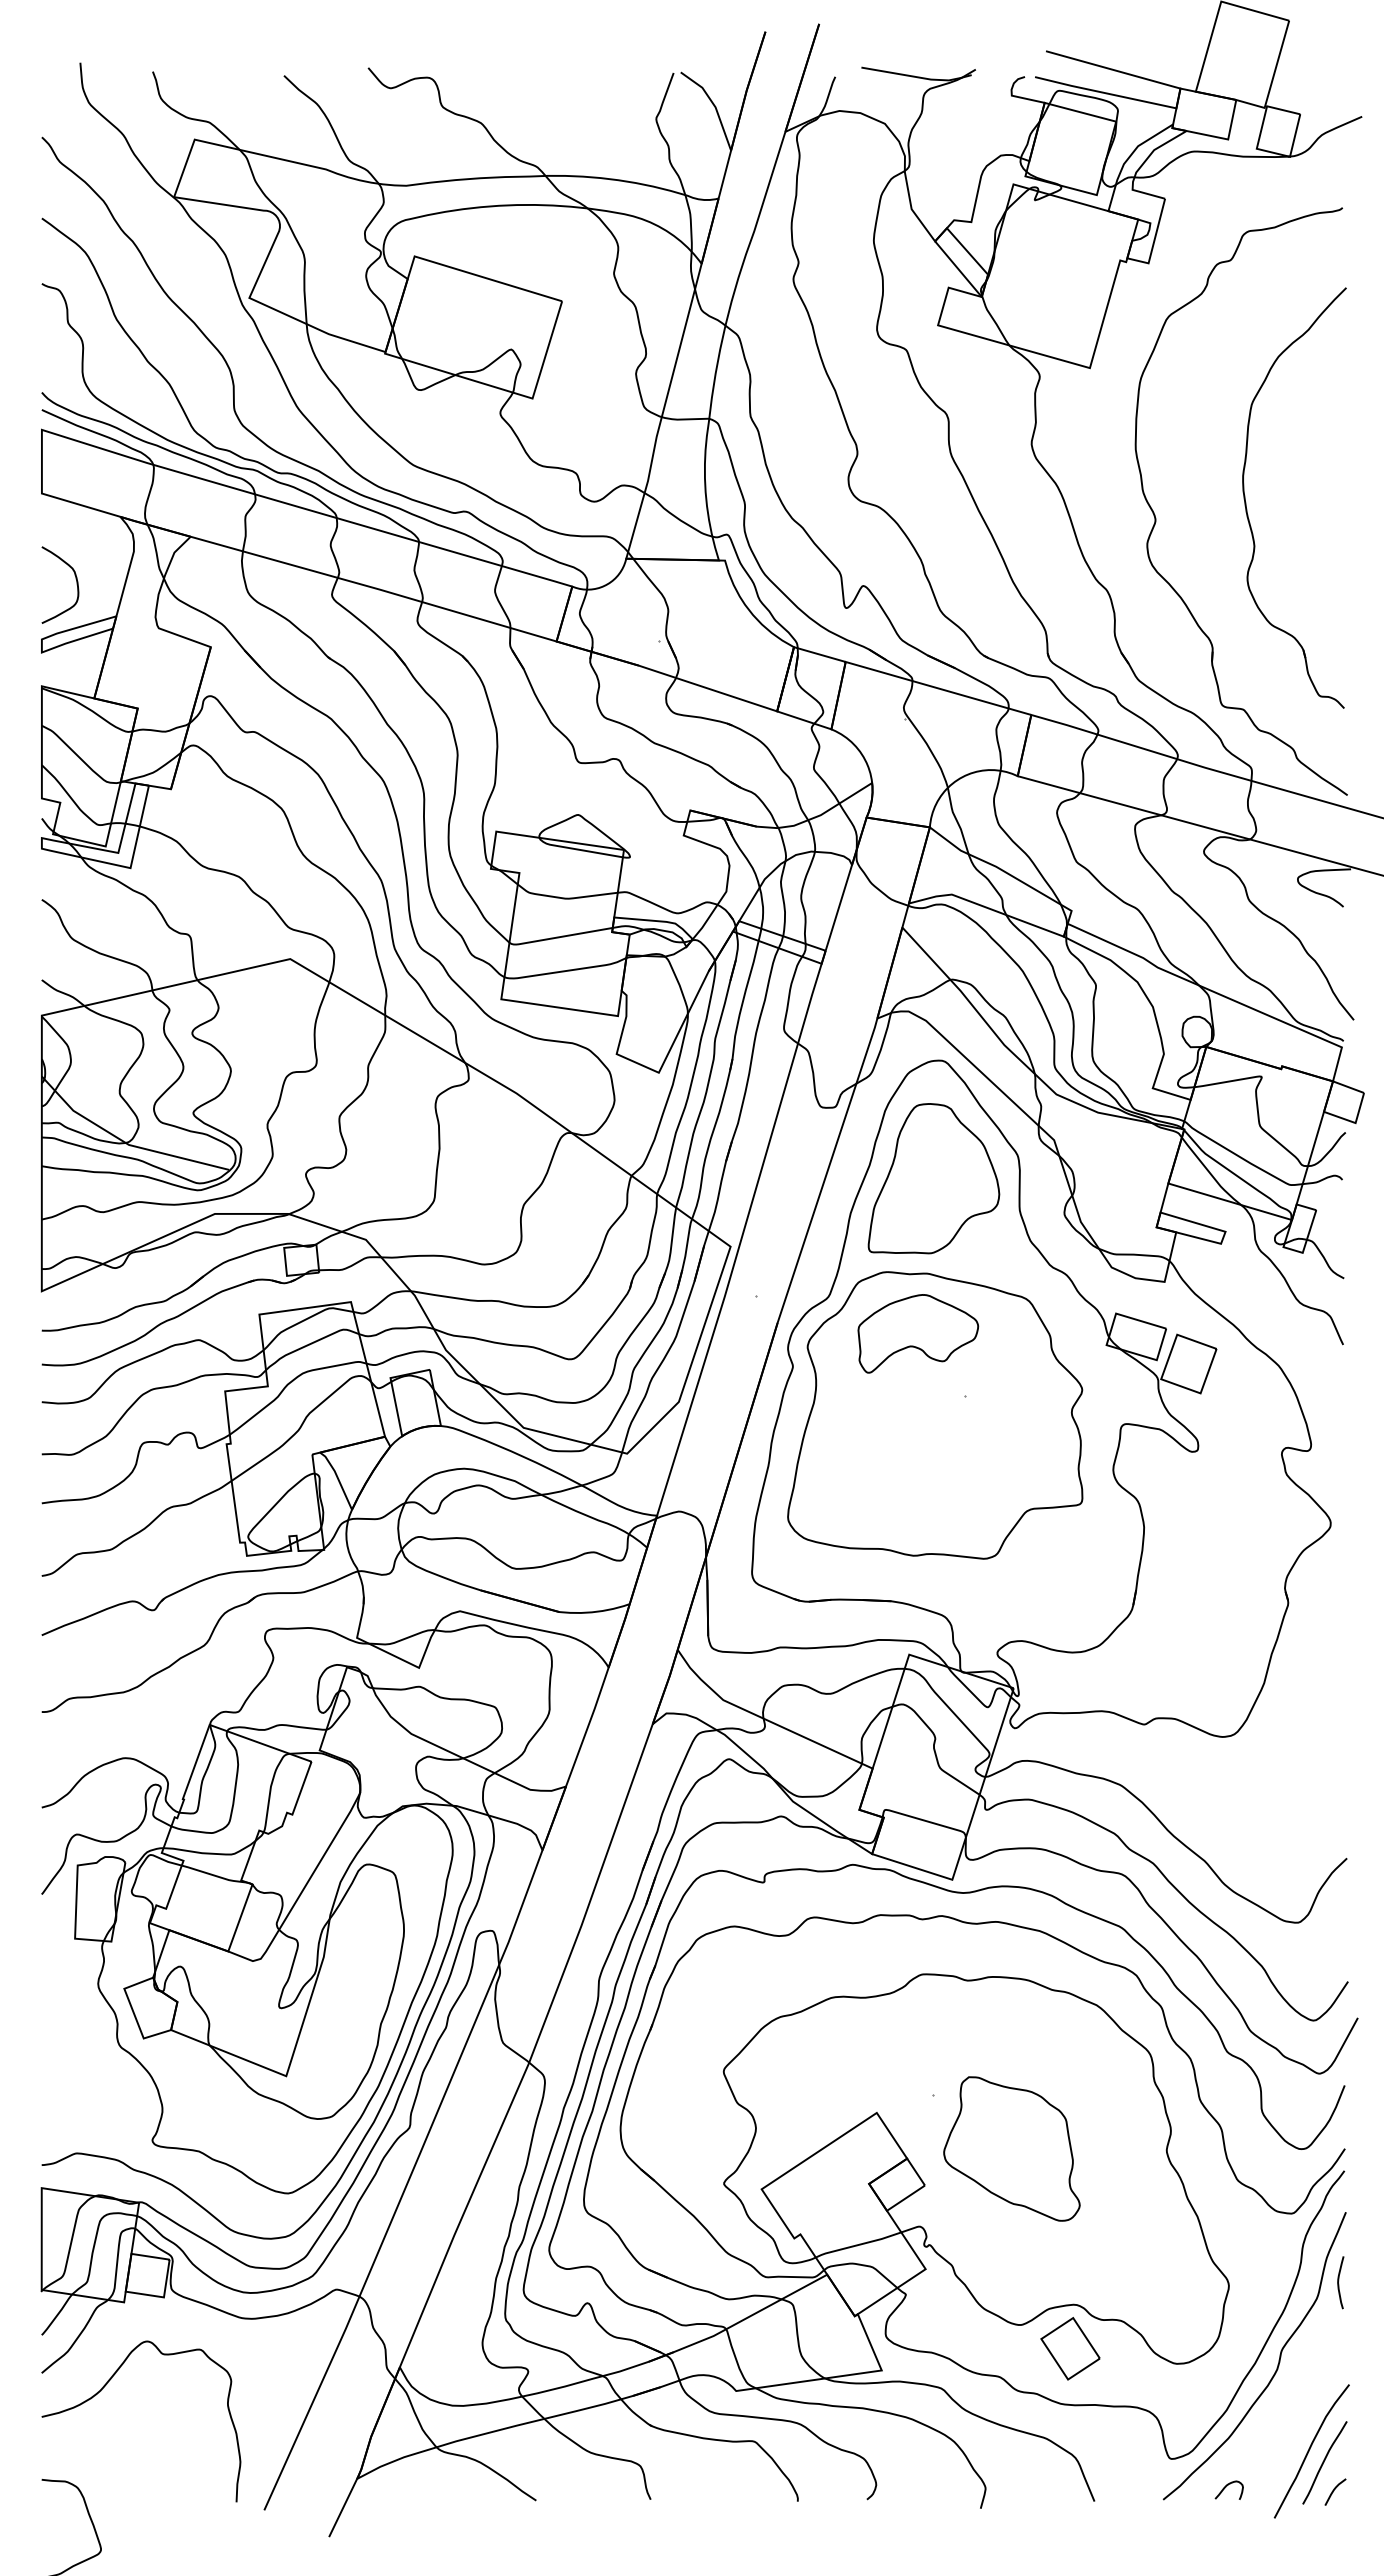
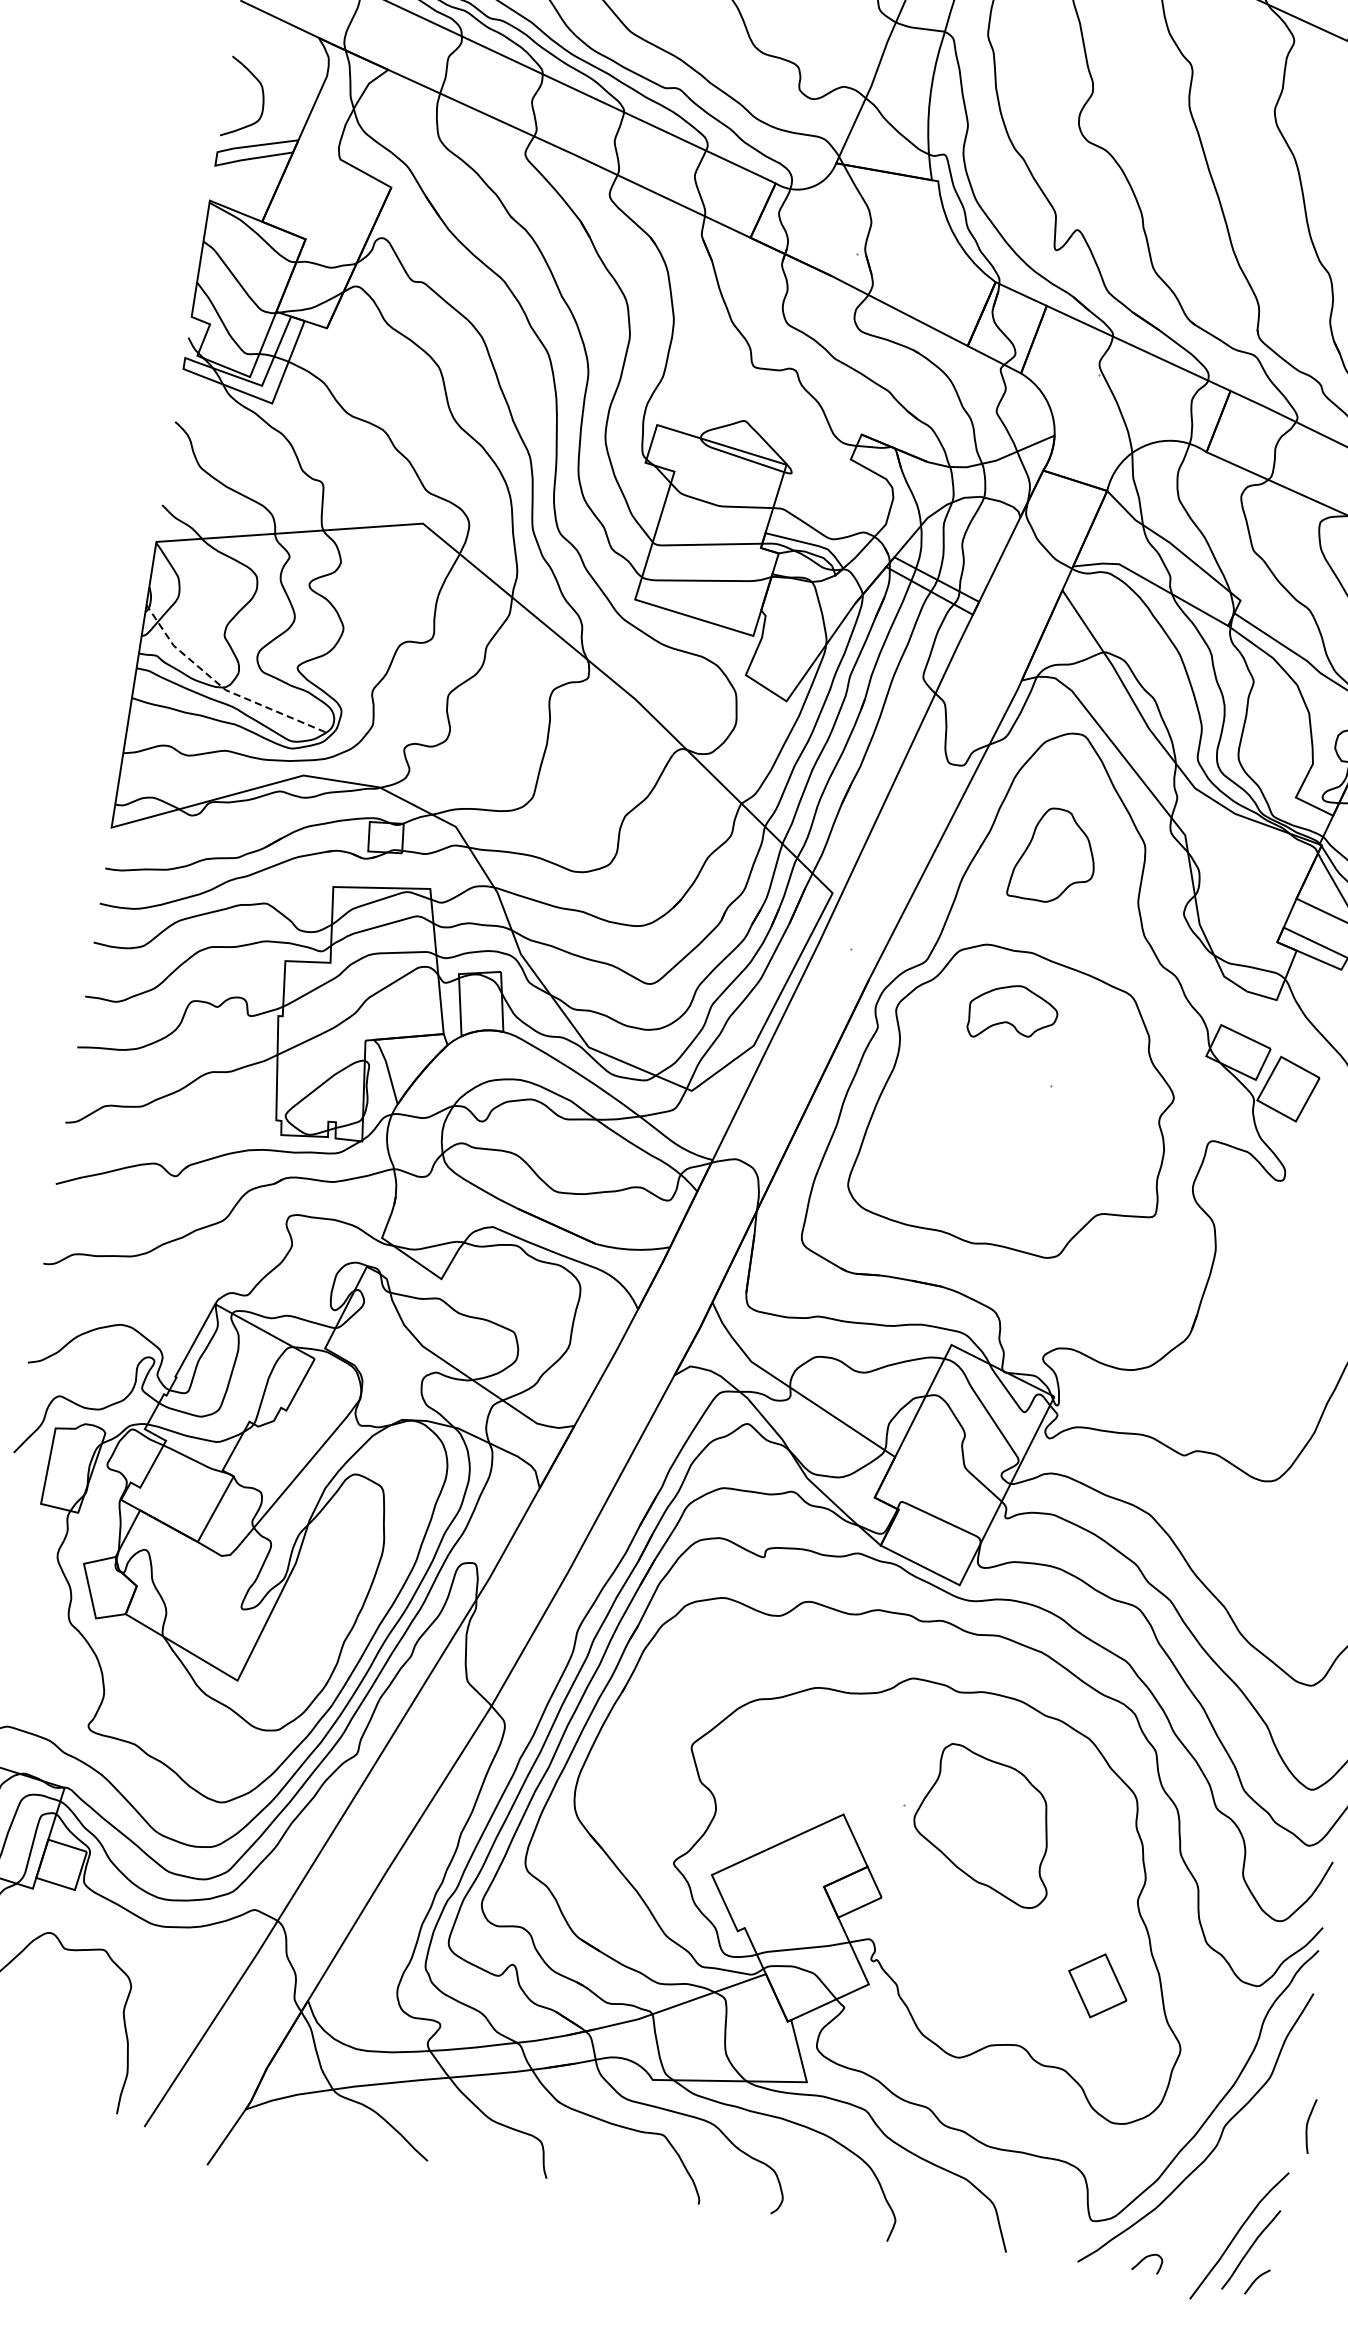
line: (124, 1142) -> (221, 686), solid -> dashed
part: (933, 1178) -> (1053, 855), size x0.6
part: (918, 1333) -> (1013, 1013), size x0.7
part: (1011, 2148) -> (985, 1824), moved
curve: (1338, 2282) -> (1307, 2125), moved
part: (1070, 2348) -> (1097, 1985), moved

